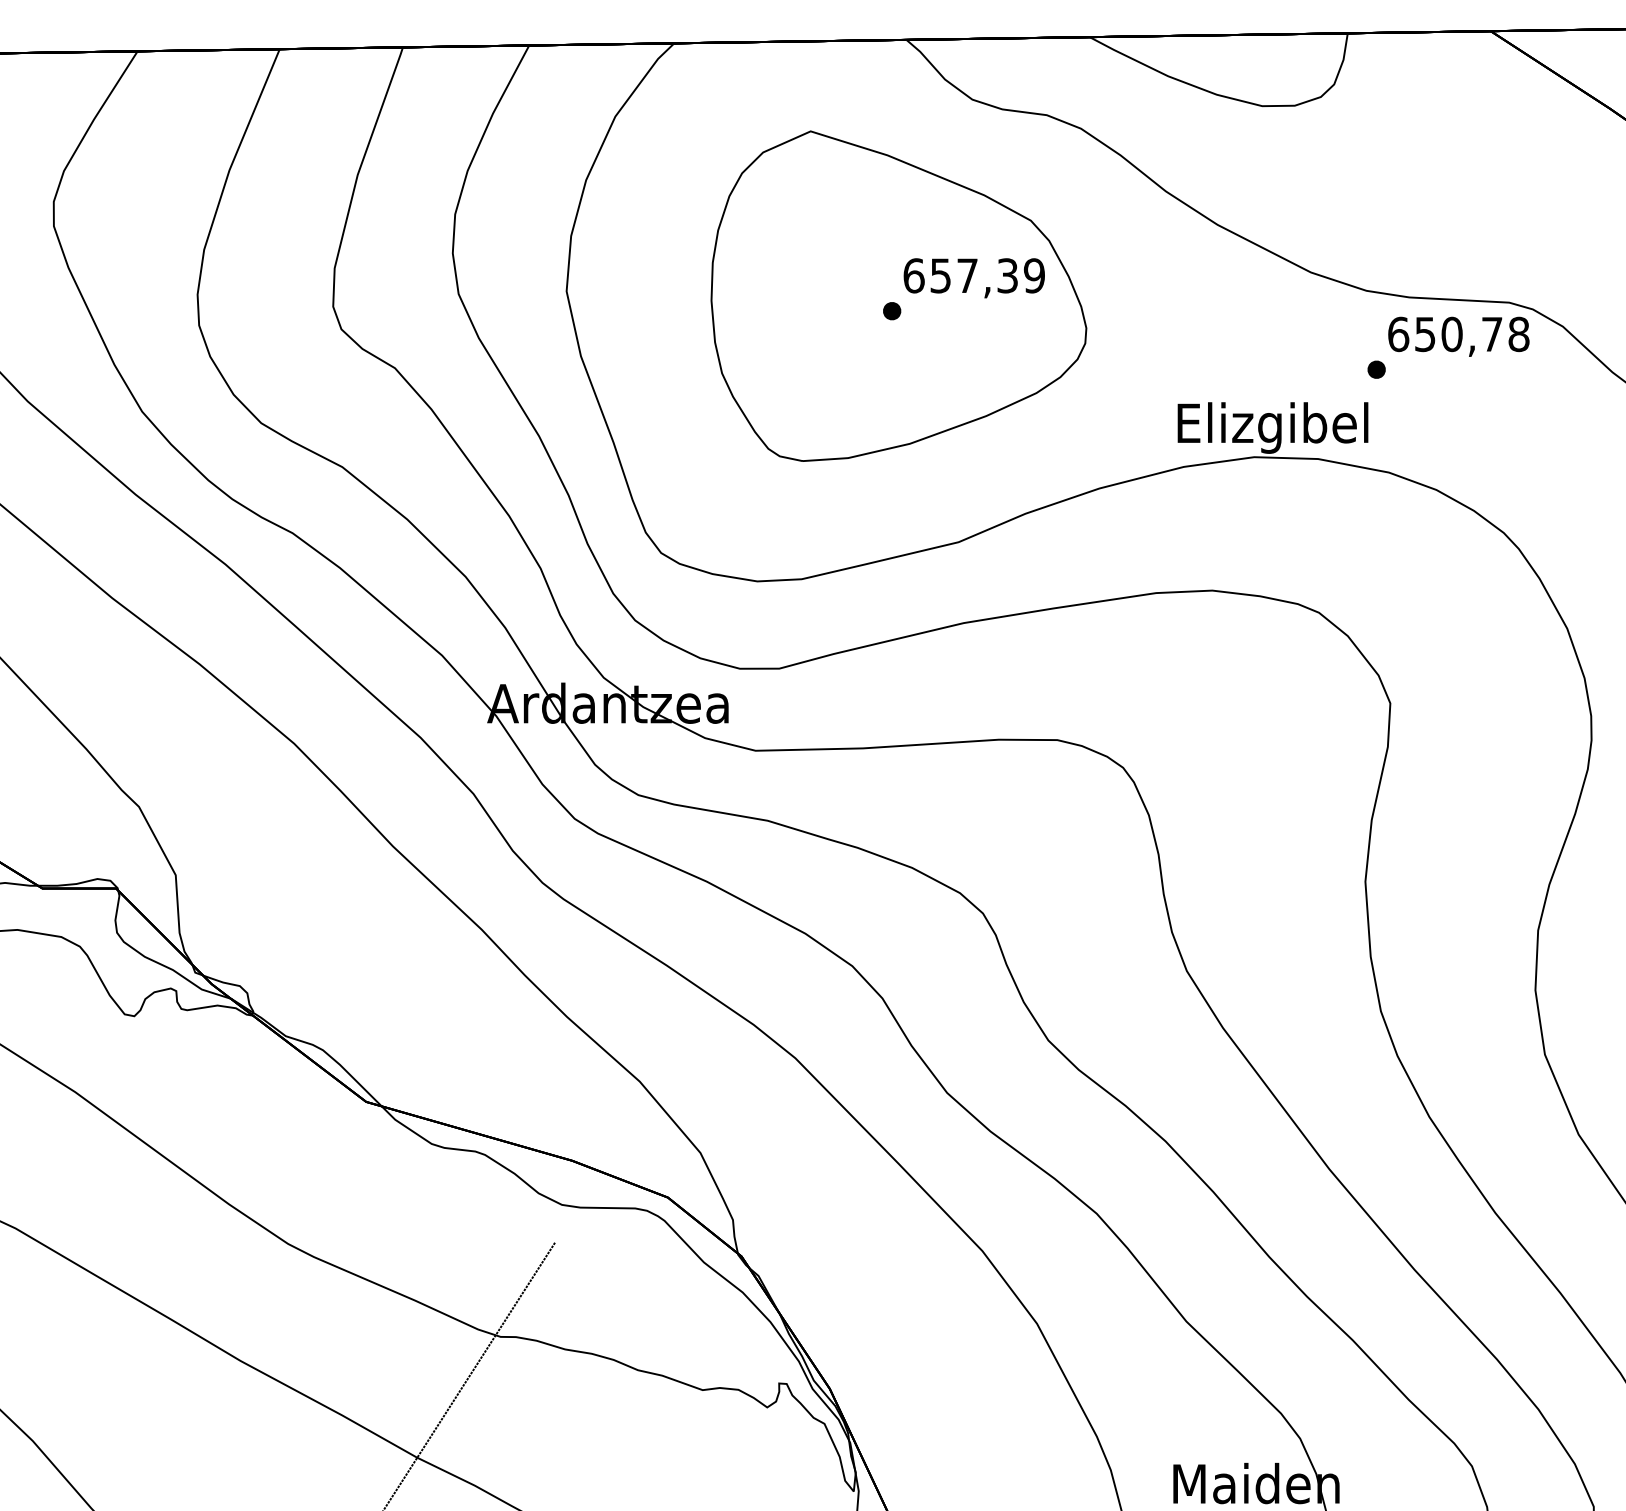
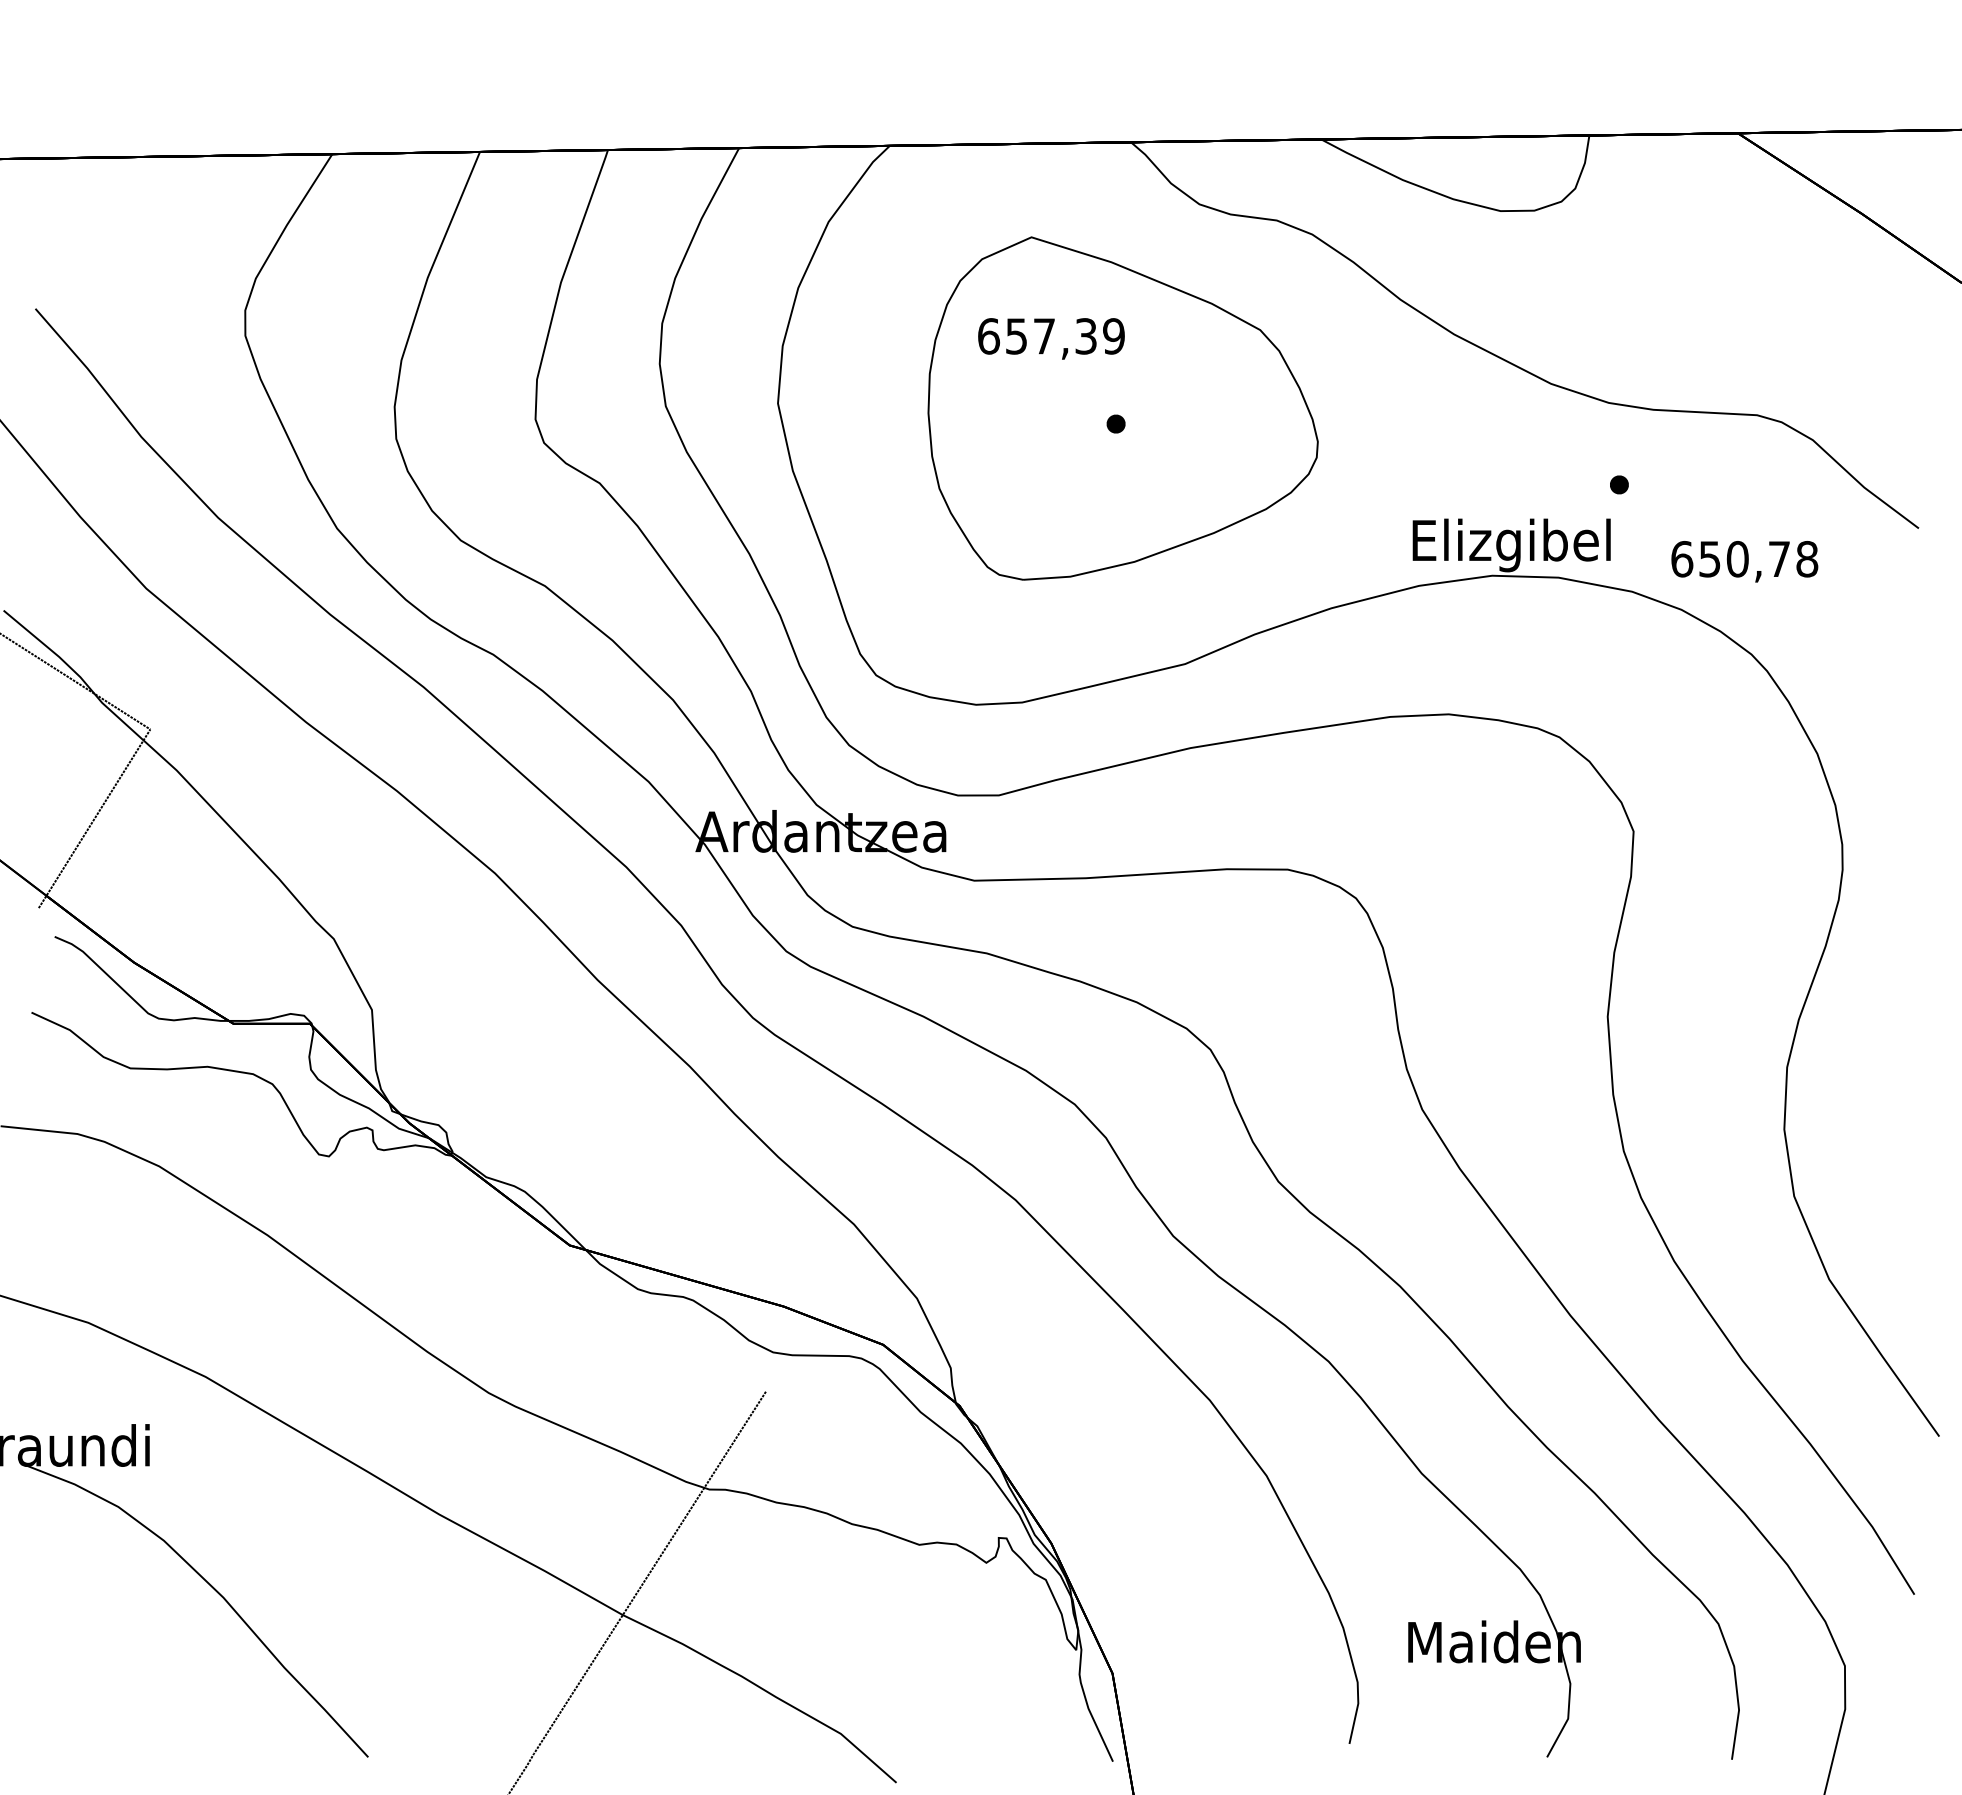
text: (974, 277) -> (1051, 338), moved
text: (1458, 336) -> (1744, 561), moved

